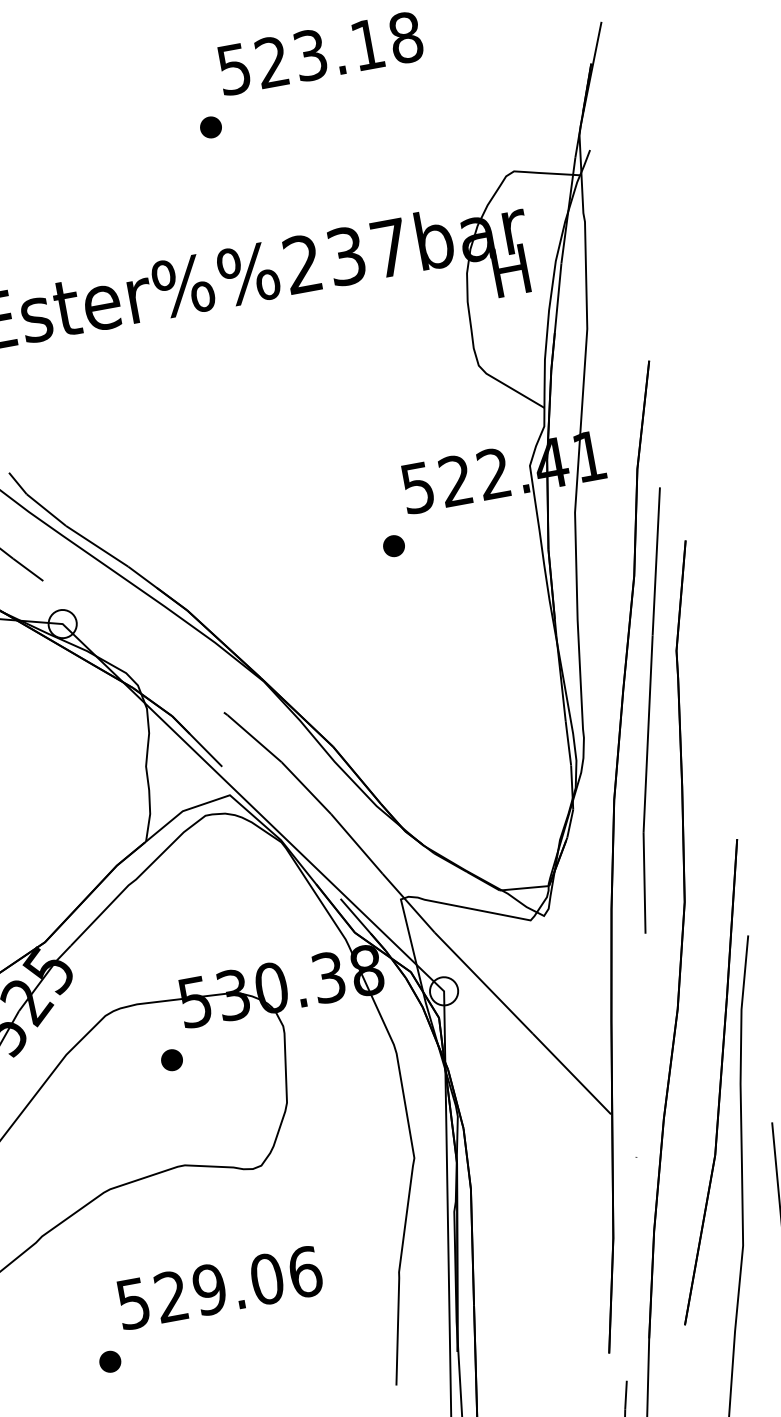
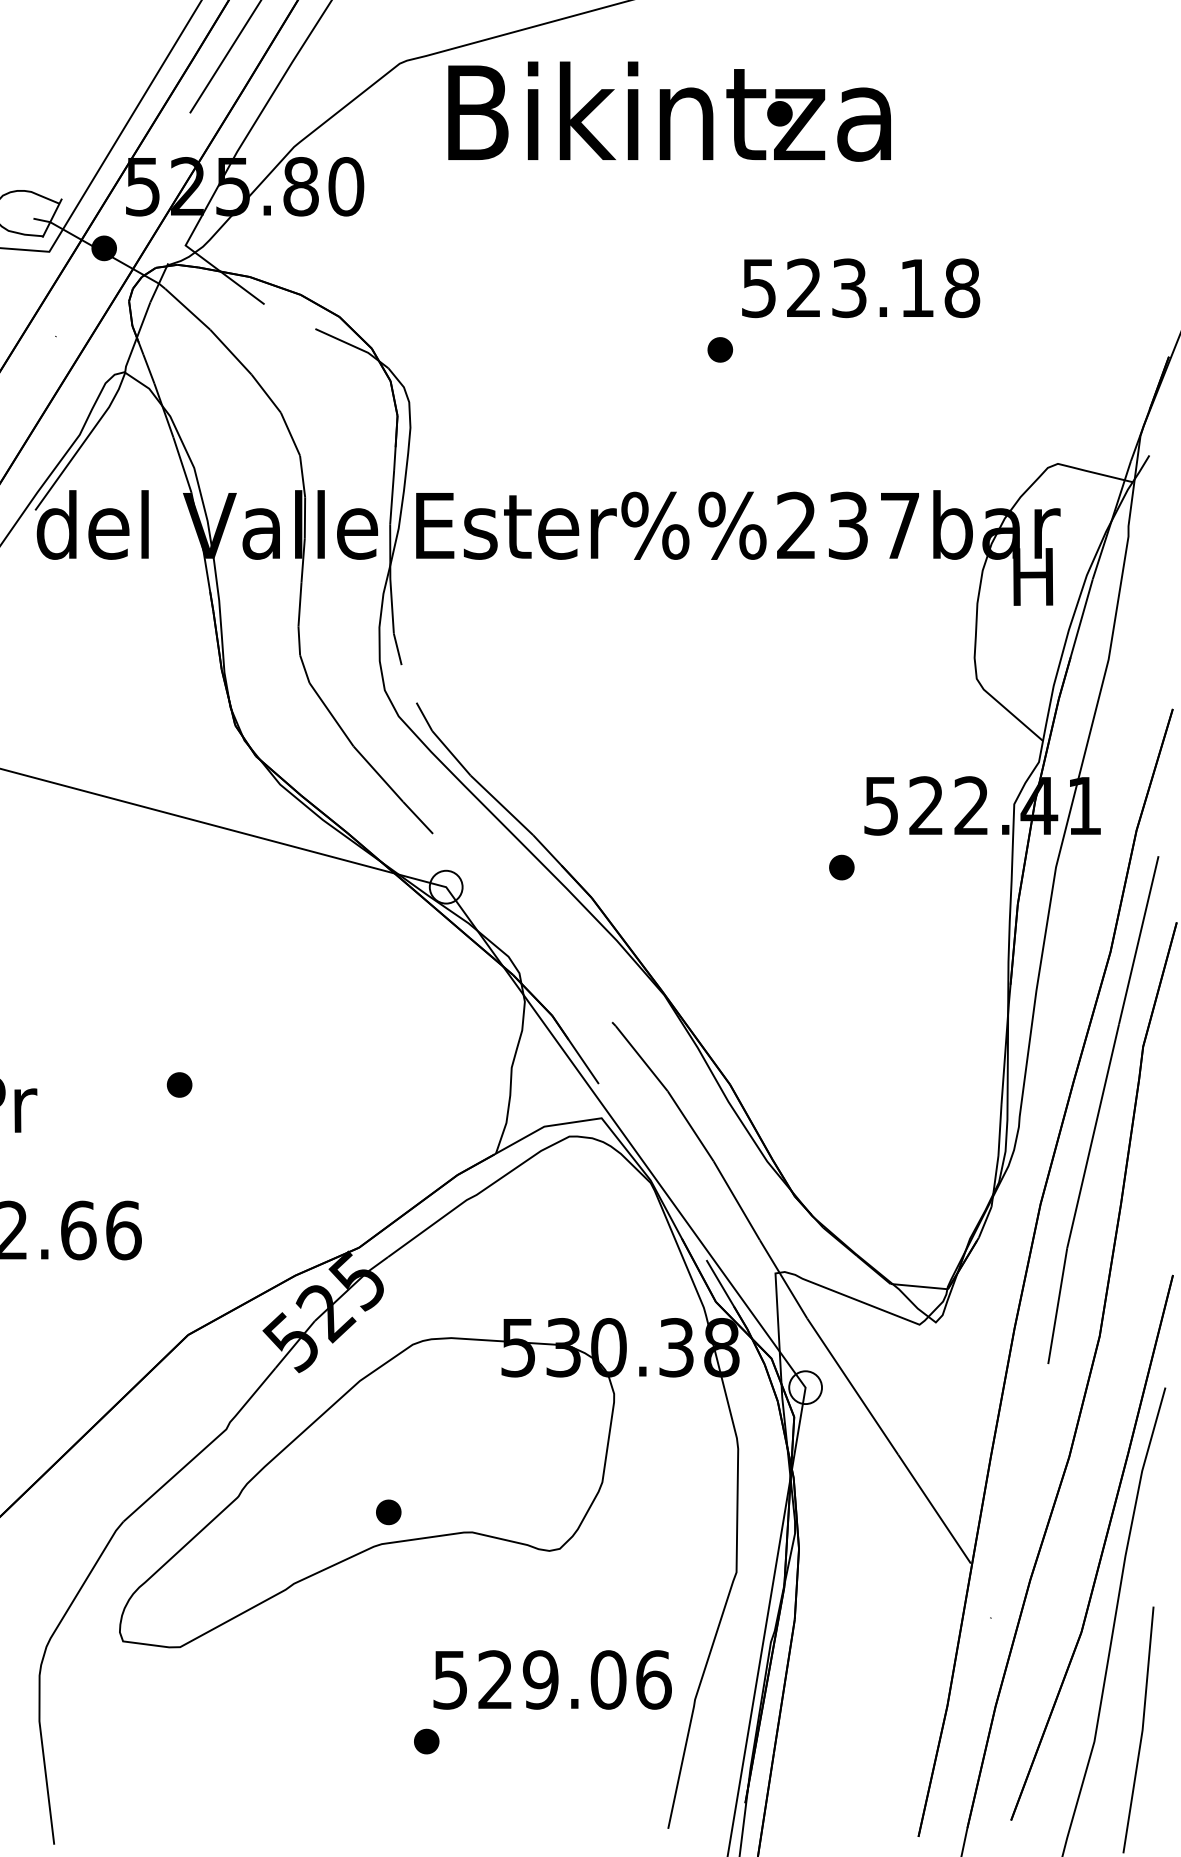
part: (171, 1060) -> (388, 1512), moved
text: (219, 1287) -> (552, 1679), moved
part: (110, 1361) -> (426, 1741), moved

